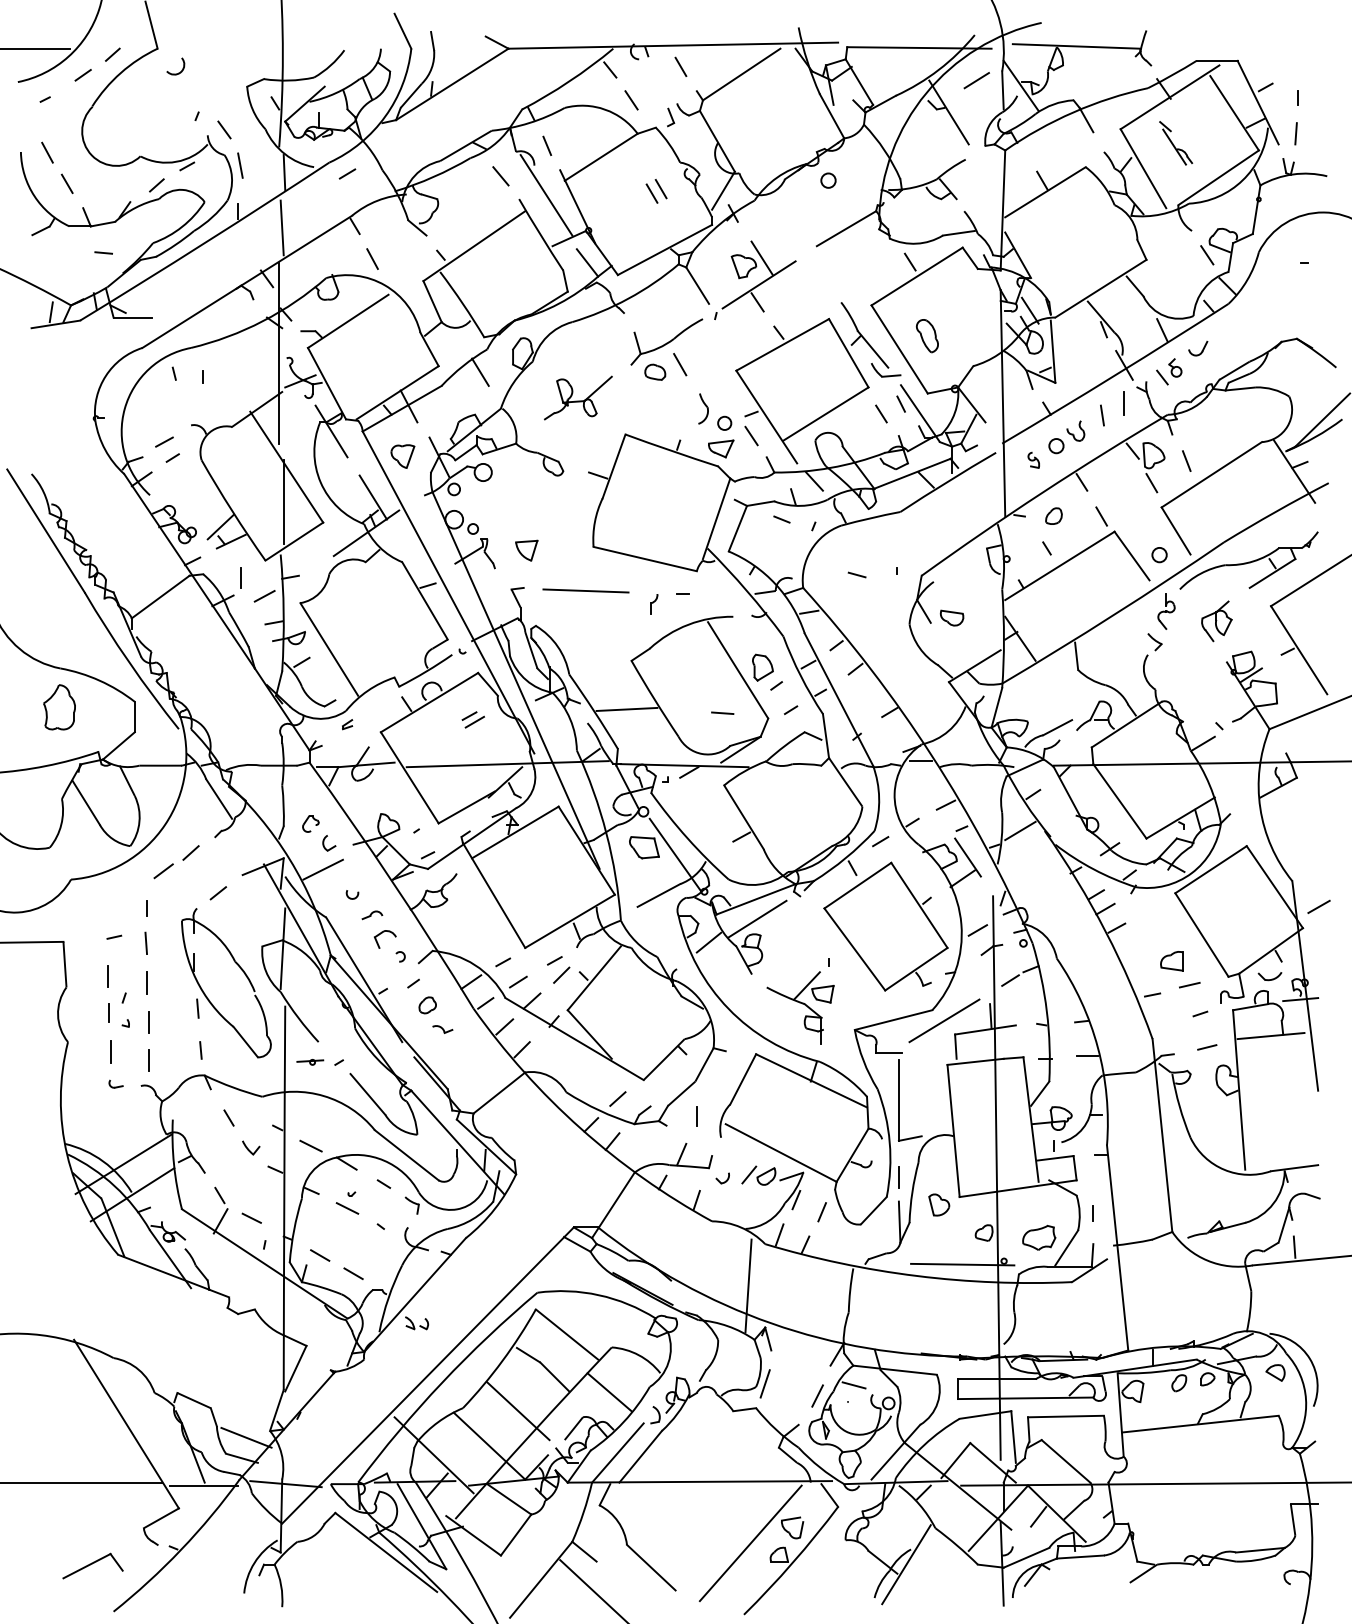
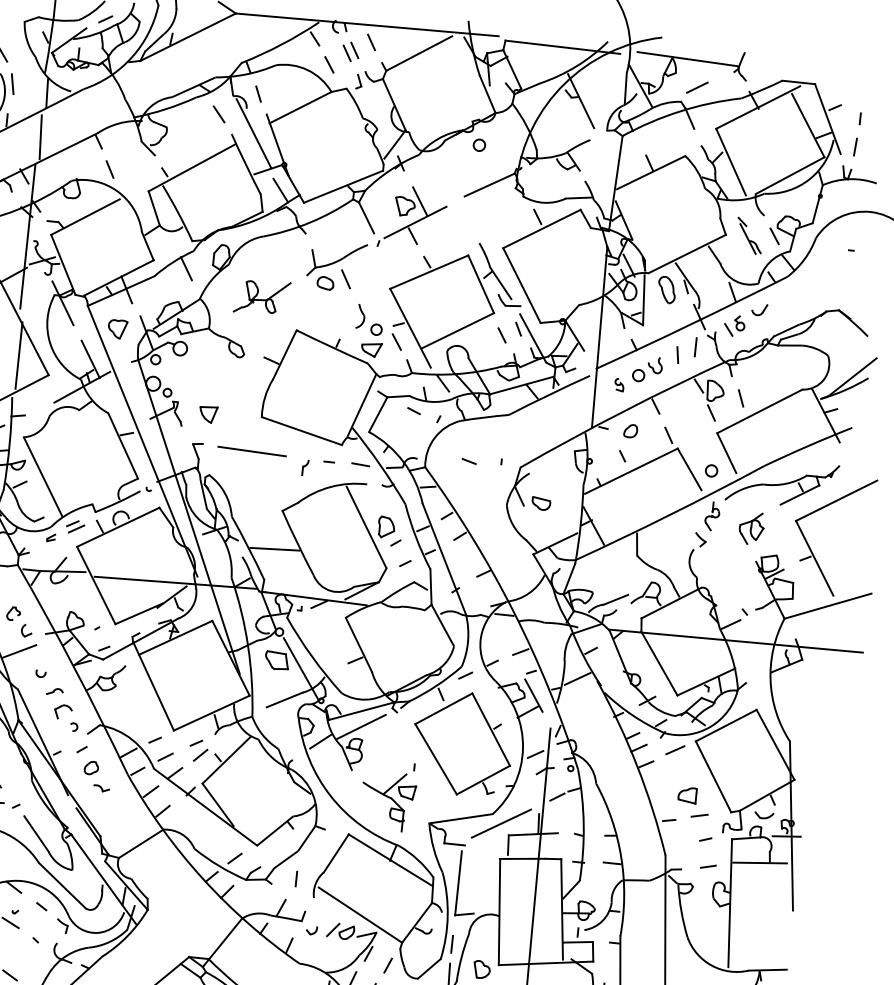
line: (976, 80) -> (697, 87), moved
part: (1176, 143) -> (749, 236), moved
line: (347, 173) -> (105, 18), moved
part: (656, 191) -> (350, 51), moved
part: (927, 336) -> (666, 290), moved
line: (722, 712) -> (360, 464), moved
part: (472, 719) -> (74, 526), moved
line: (1318, 906) -> (674, 749), moved

